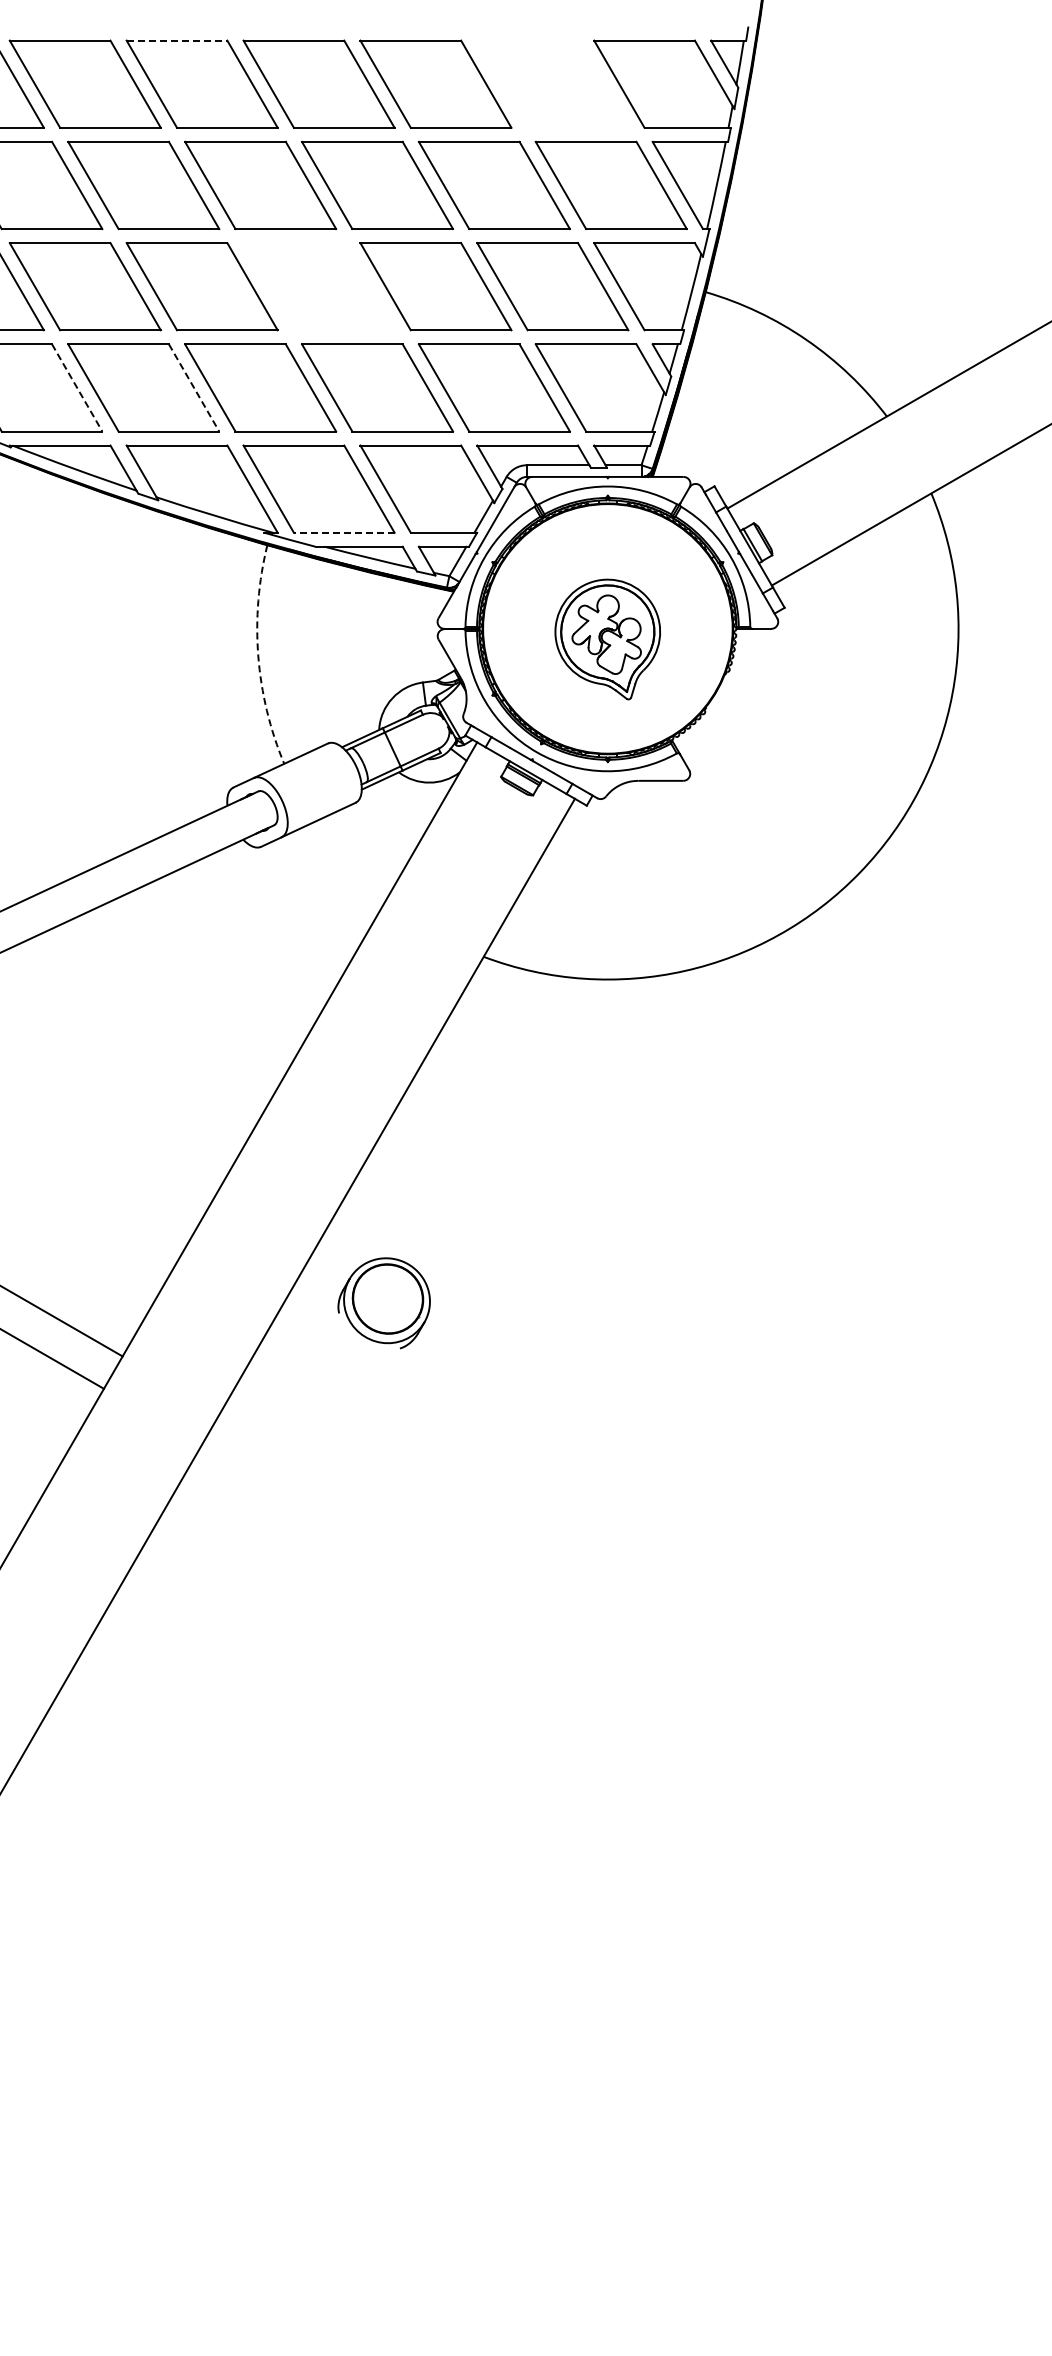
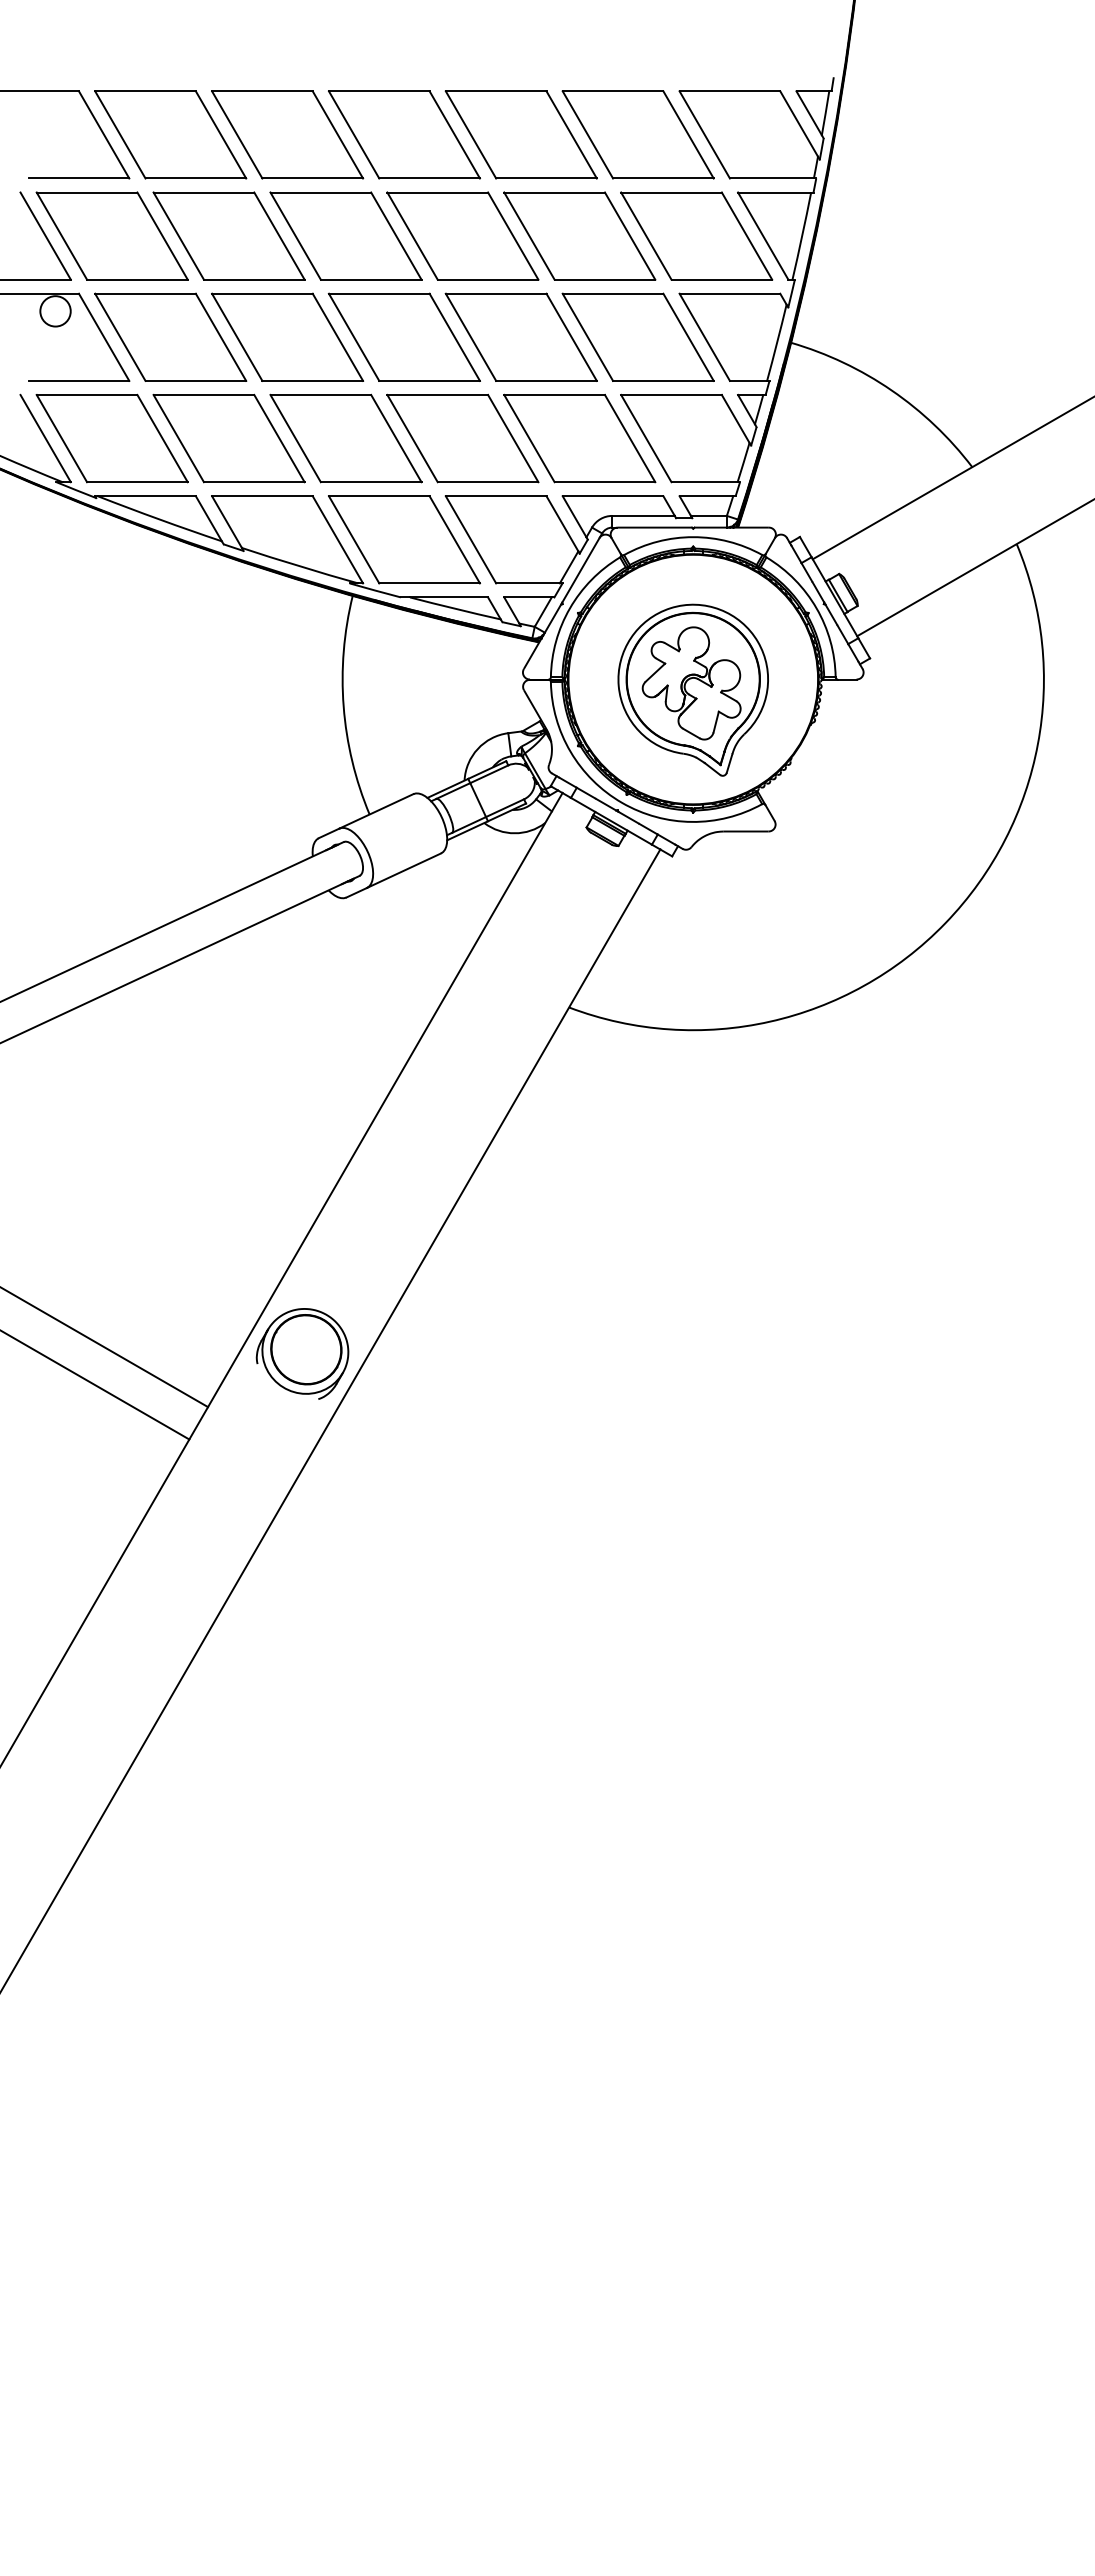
line: (177, 40) -> (262, 91), dashed -> solid
part: (552, 83) -> (637, 134), added
part: (318, 285) -> (403, 336), added
line: (77, 388) -> (162, 439), dashed -> solid
line: (194, 388) -> (279, 439), dashed -> solid
line: (344, 532) -> (429, 583), dashed -> solid
part: (607, 638) -> (692, 689), size x1.43
arc: (258, 655) -> (343, 706), dashed -> solid
part: (384, 1302) -> (302, 1353), moved

